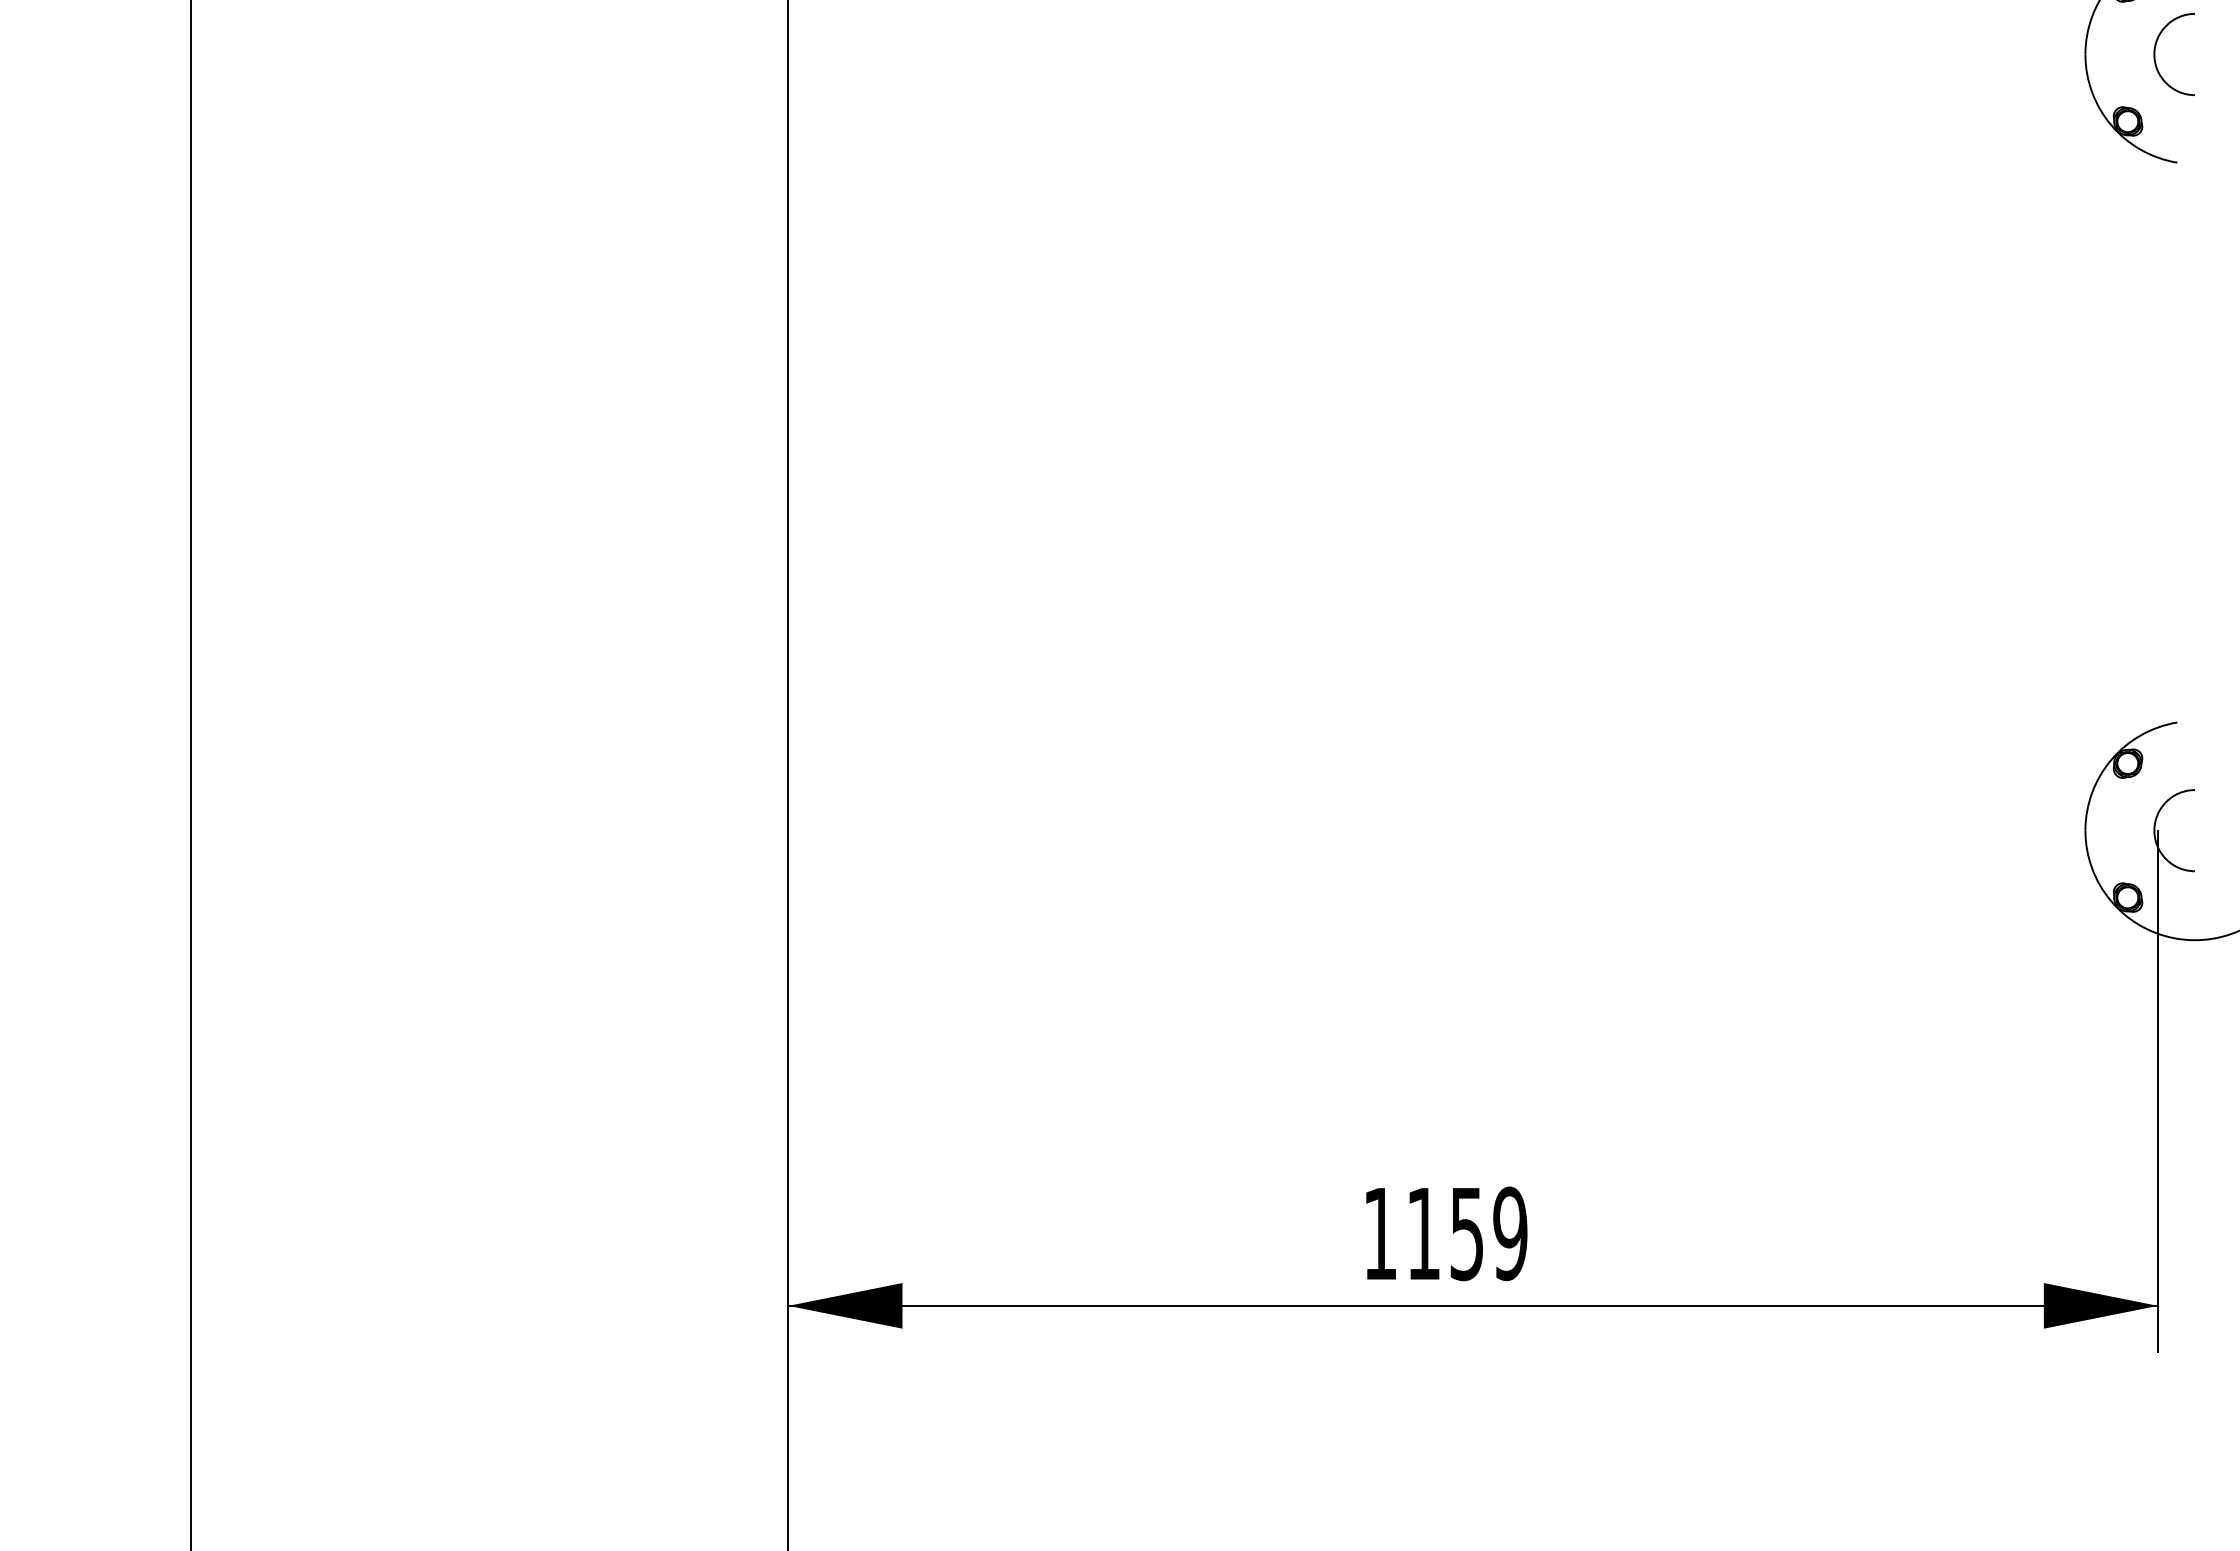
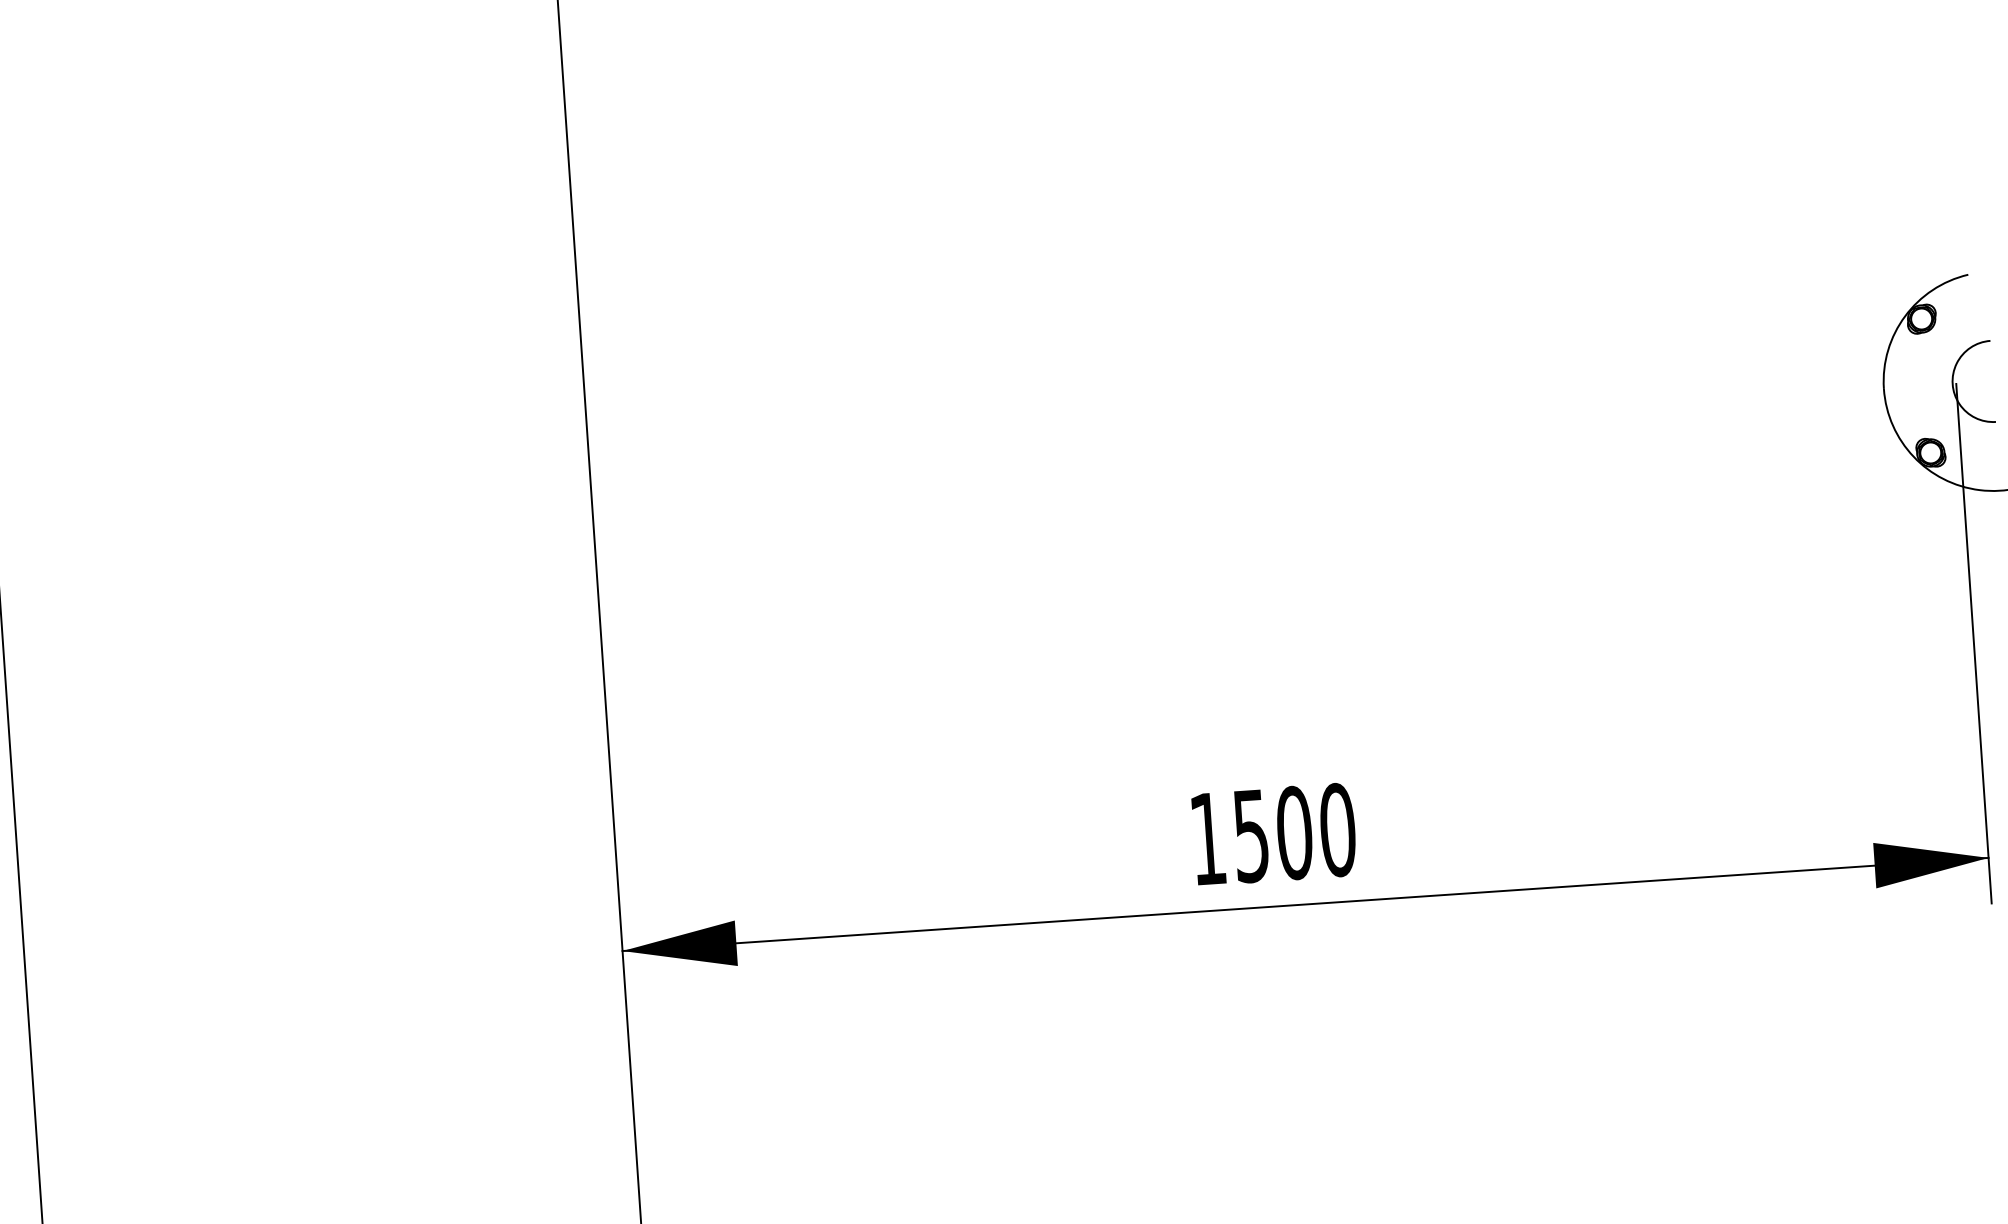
text: (1467, 1233) -> (1294, 832), 1159 -> 1500

